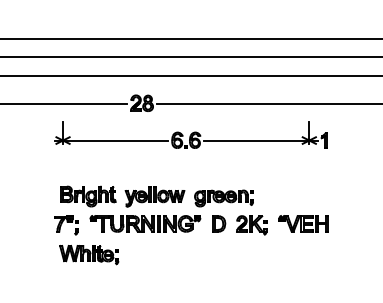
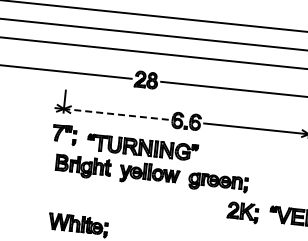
line: (115, 140) -> (116, 114), solid -> dashed
part: (145, 223) -> (142, 147), moved
part: (219, 223) -> (211, 207), removed
part: (66, 225) -> (64, 135), moved

